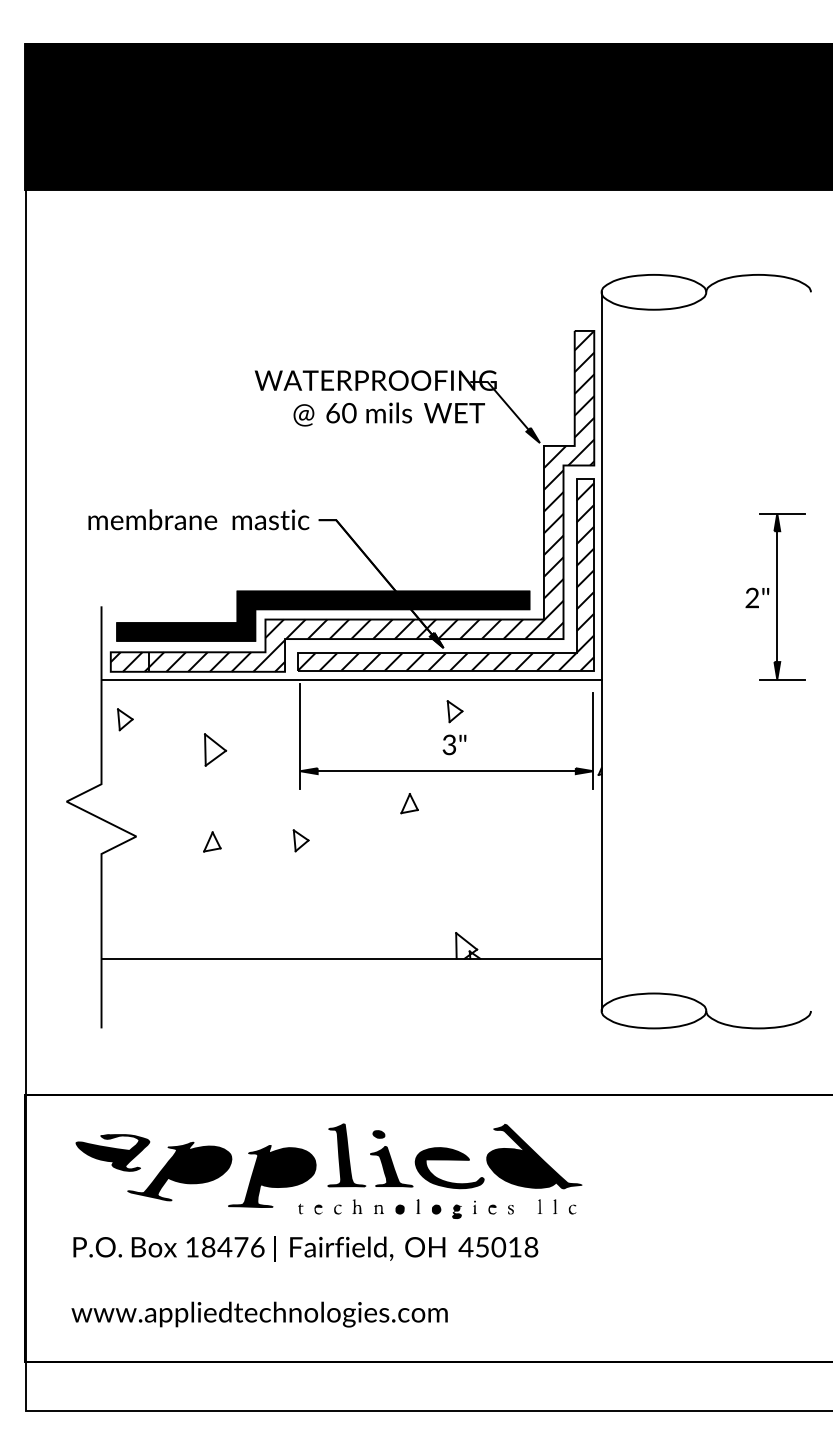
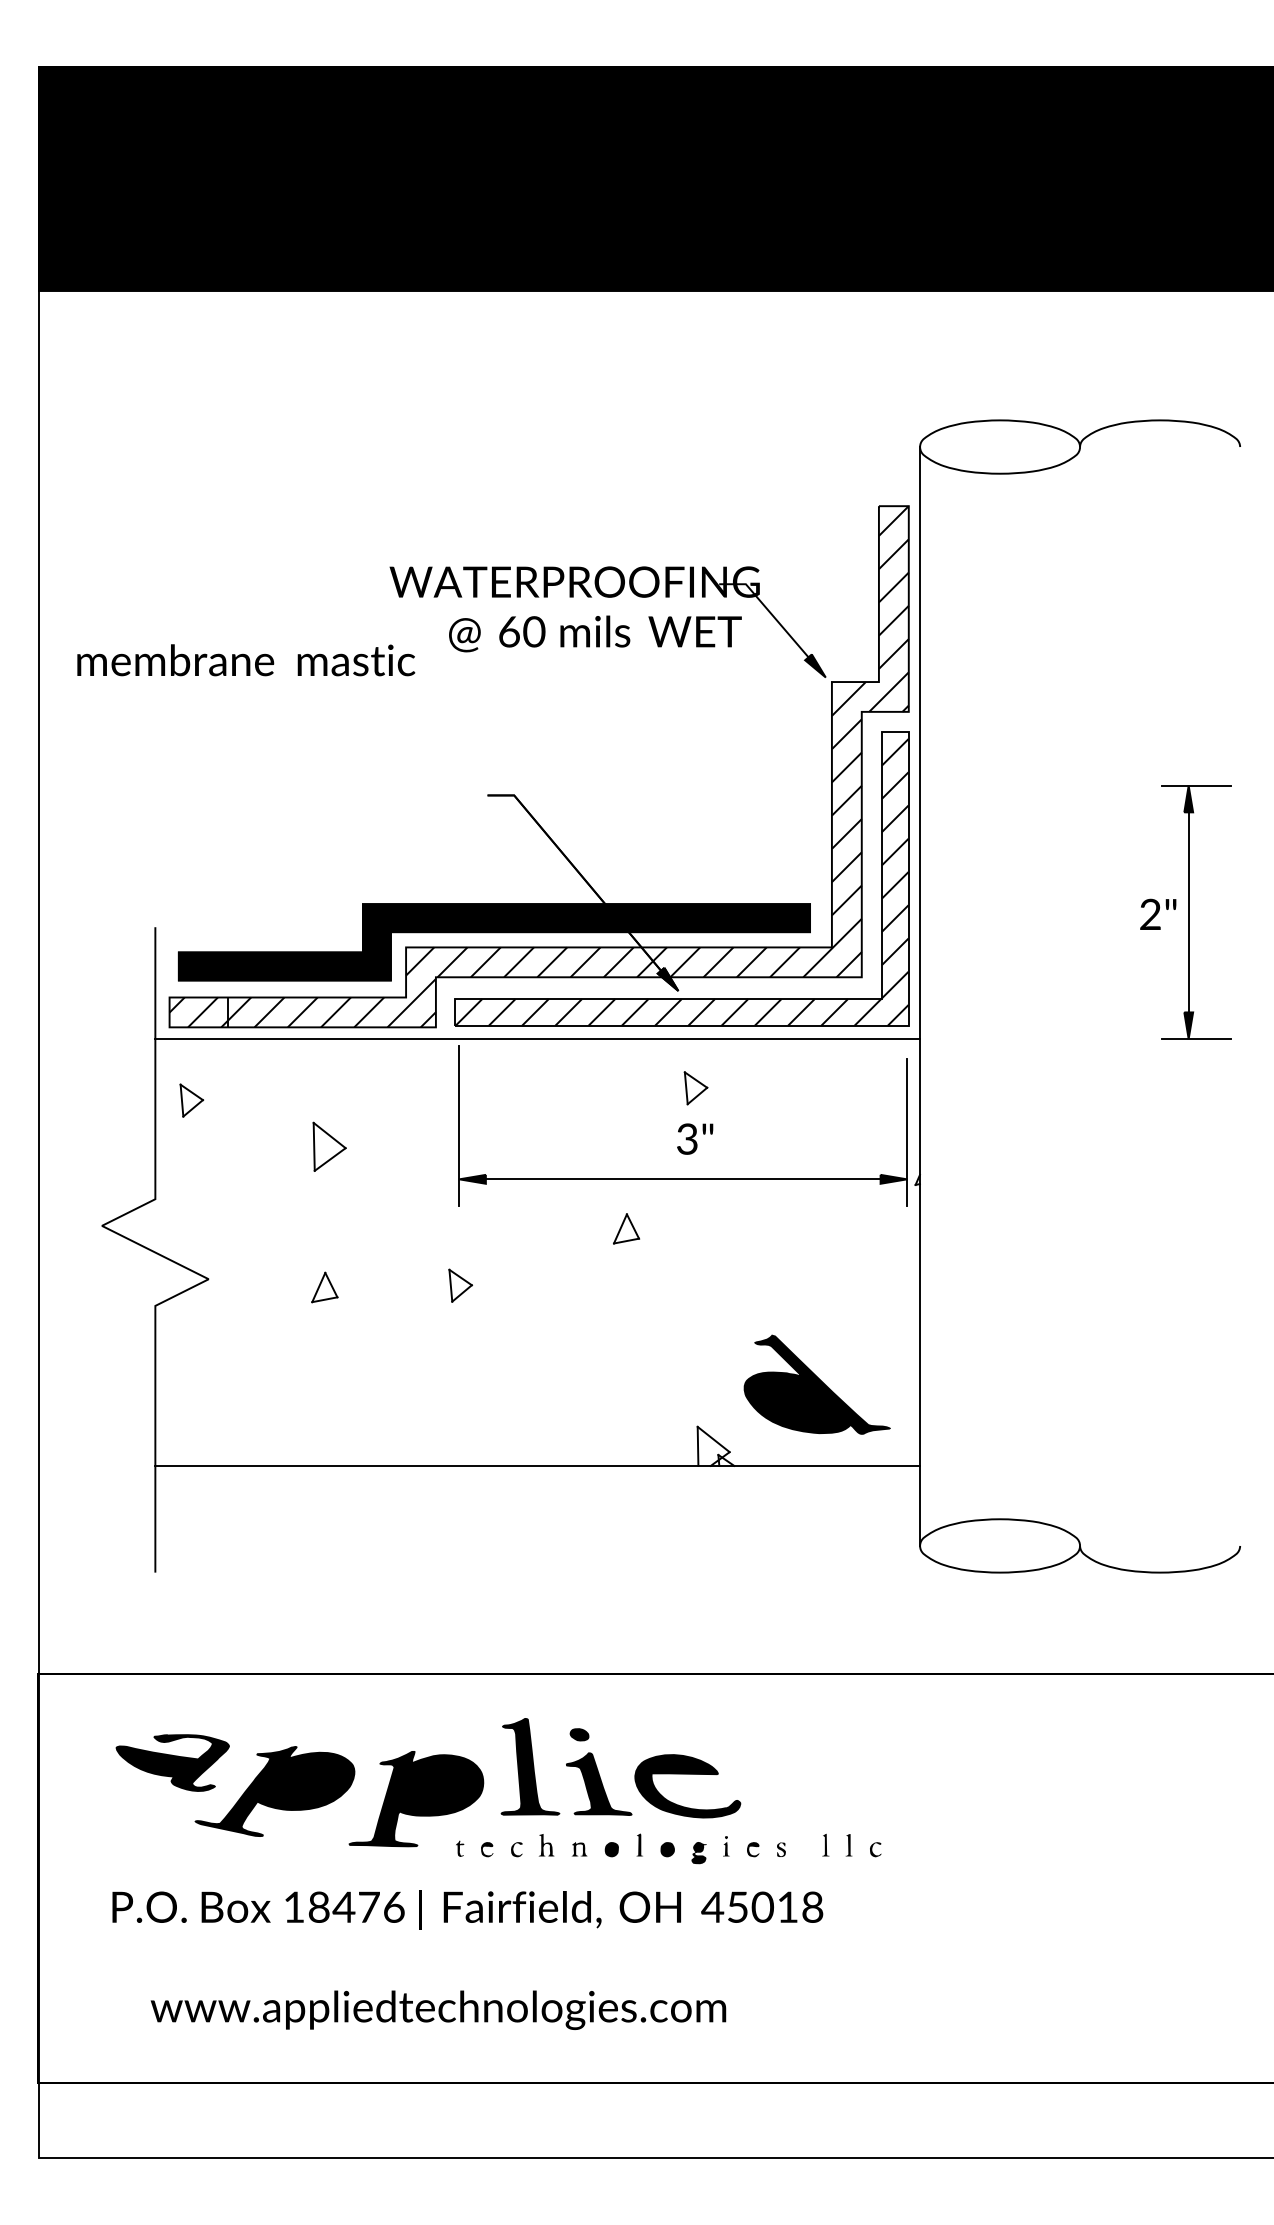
text: (198, 519) -> (245, 659), moved
part: (534, 1156) -> (817, 1384), moved
text: (259, 1314) -> (438, 2010), moved

